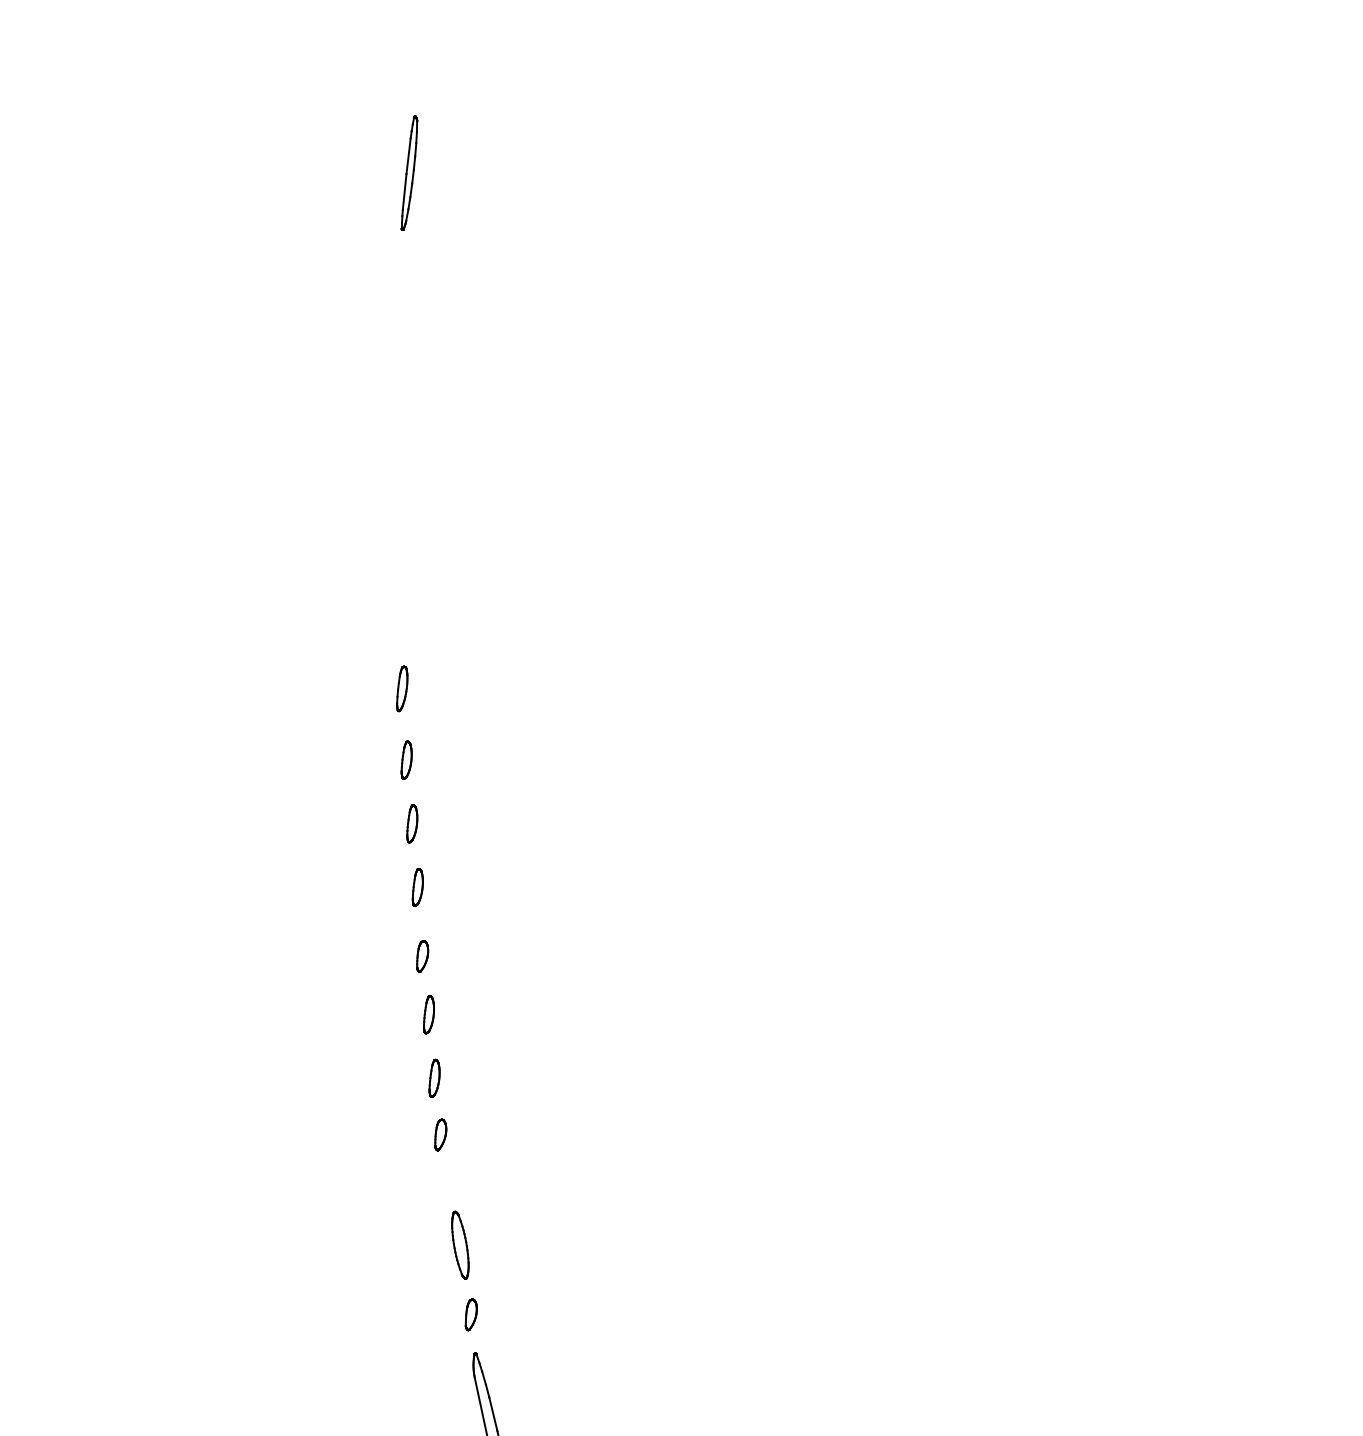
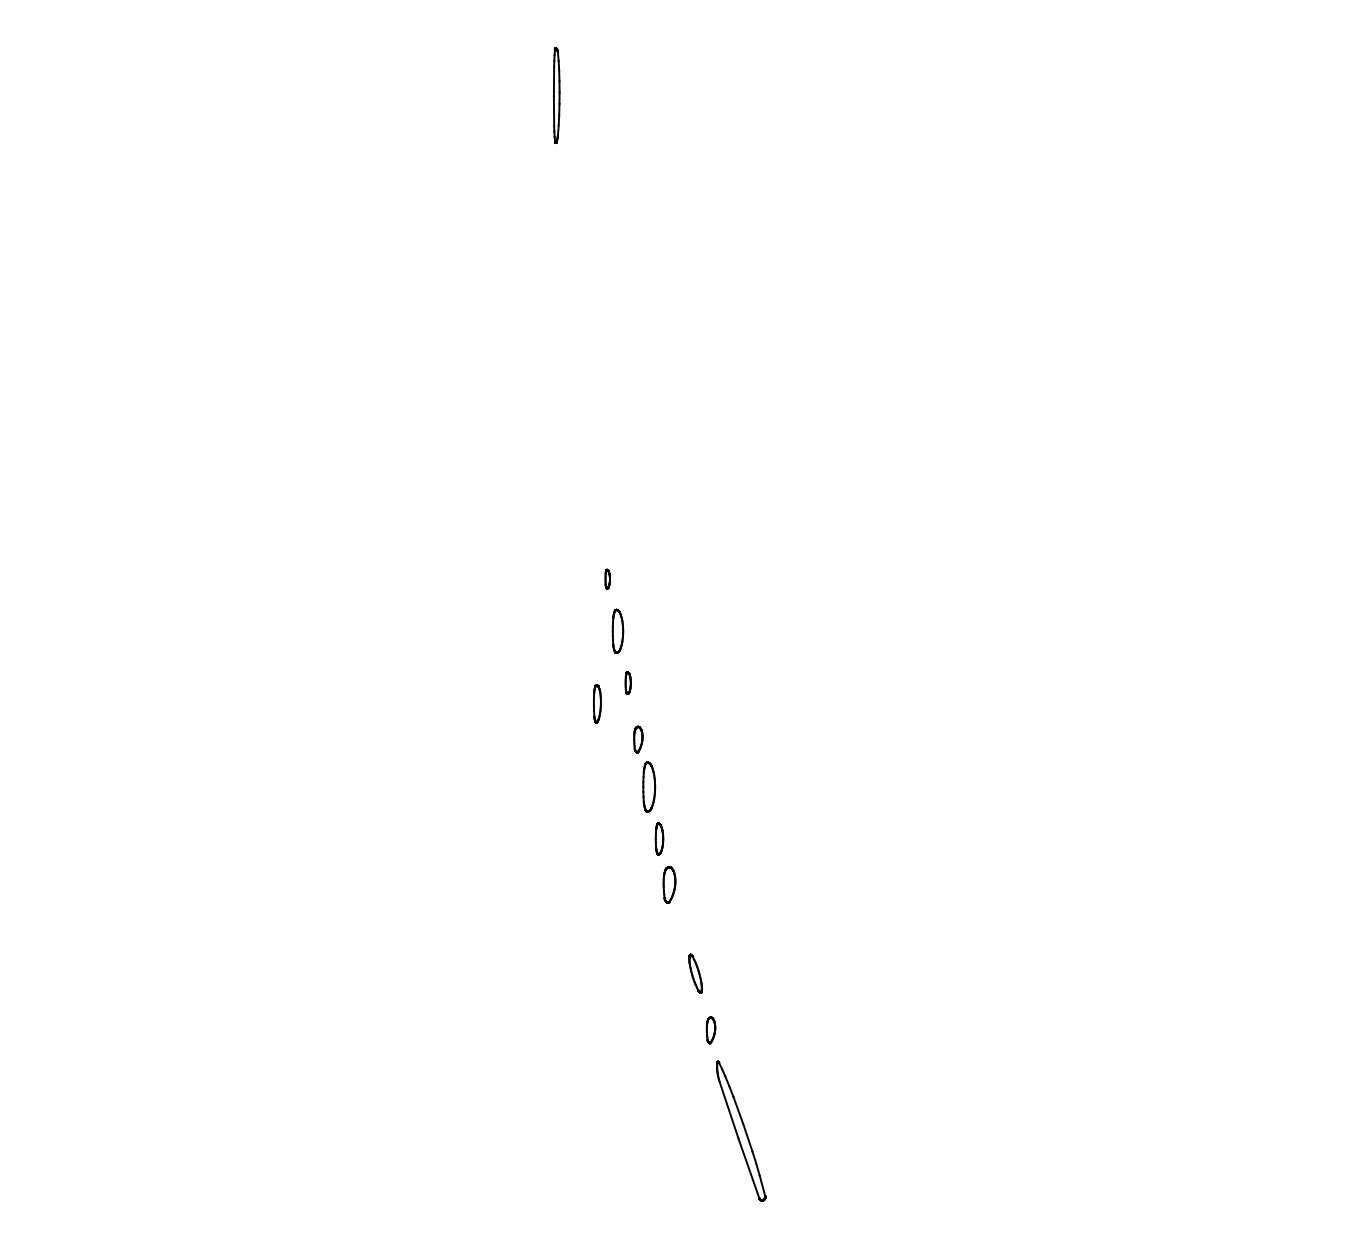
part: (402, 688) -> (597, 703), moved
part: (406, 759) -> (607, 578), size x0.6
part: (412, 822) -> (617, 630), size x1.4
part: (417, 886) -> (627, 682), size x0.7
part: (428, 1014) -> (648, 786), size x1.6
part: (440, 1134) -> (669, 884), size x1.4
part: (460, 1244) -> (695, 973), size x0.7

